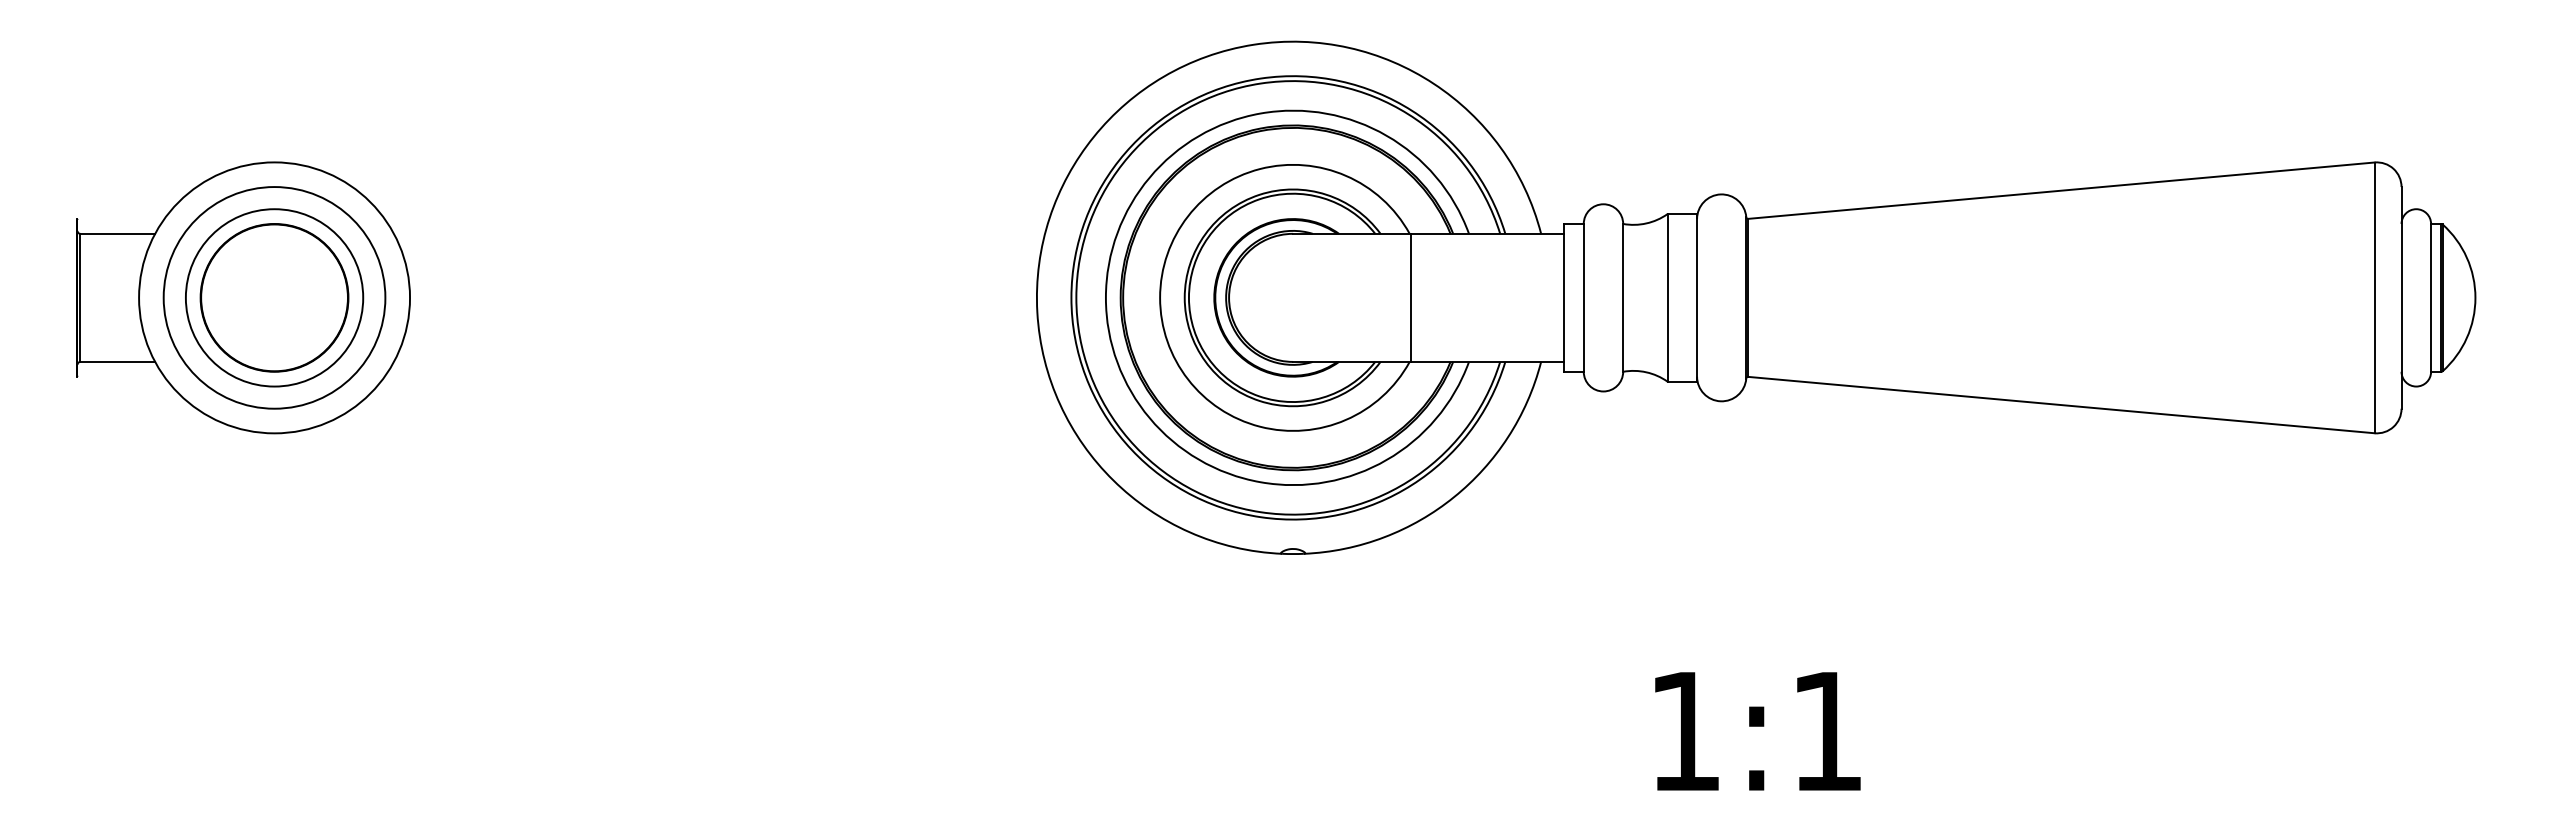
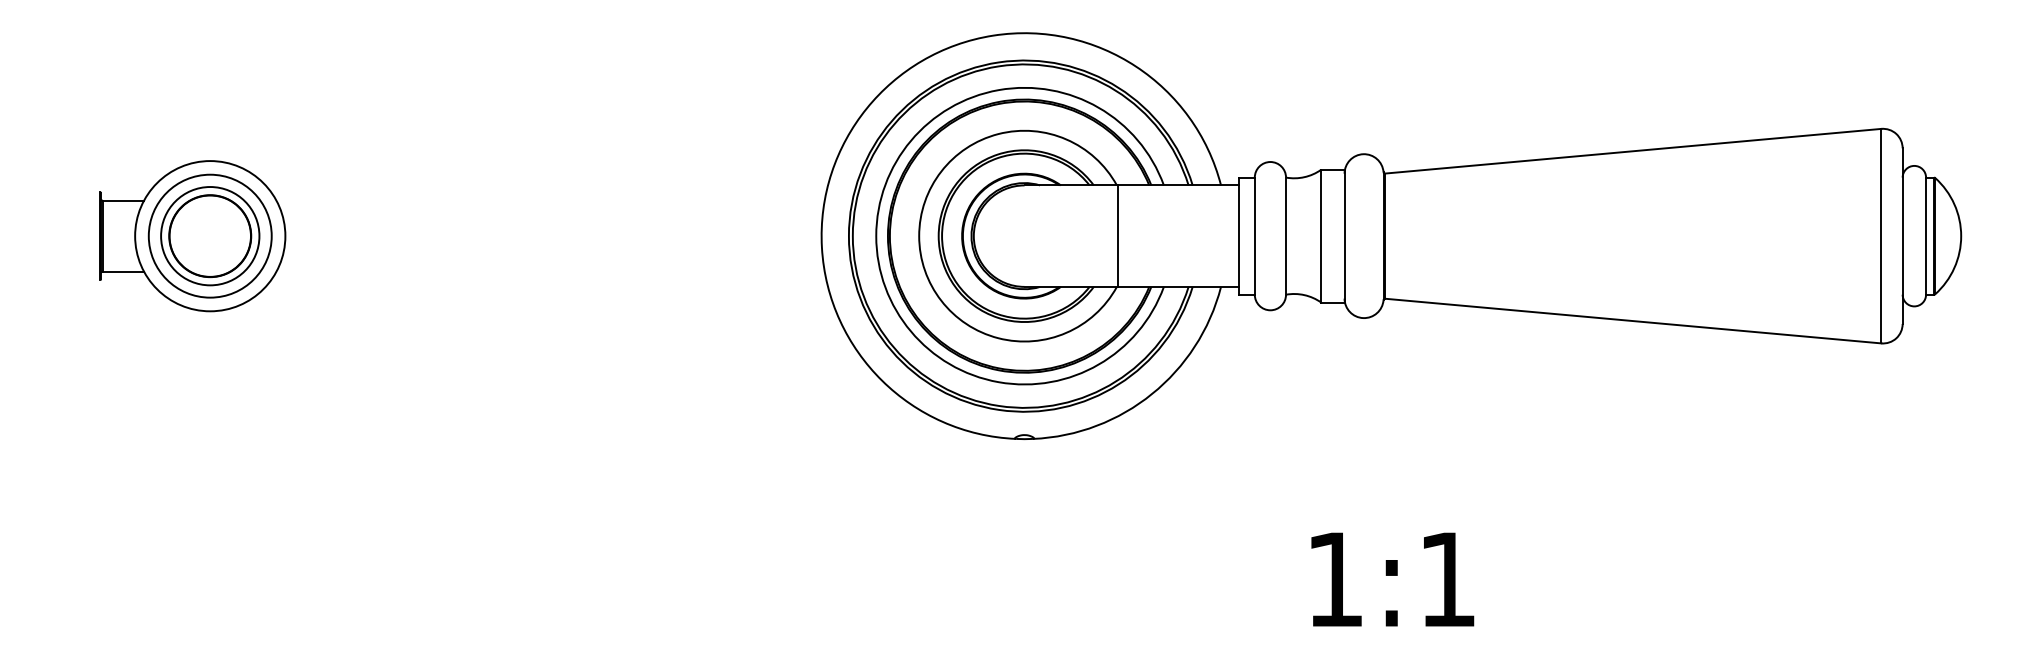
part: (243, 297) -> (193, 235), size x0.7

